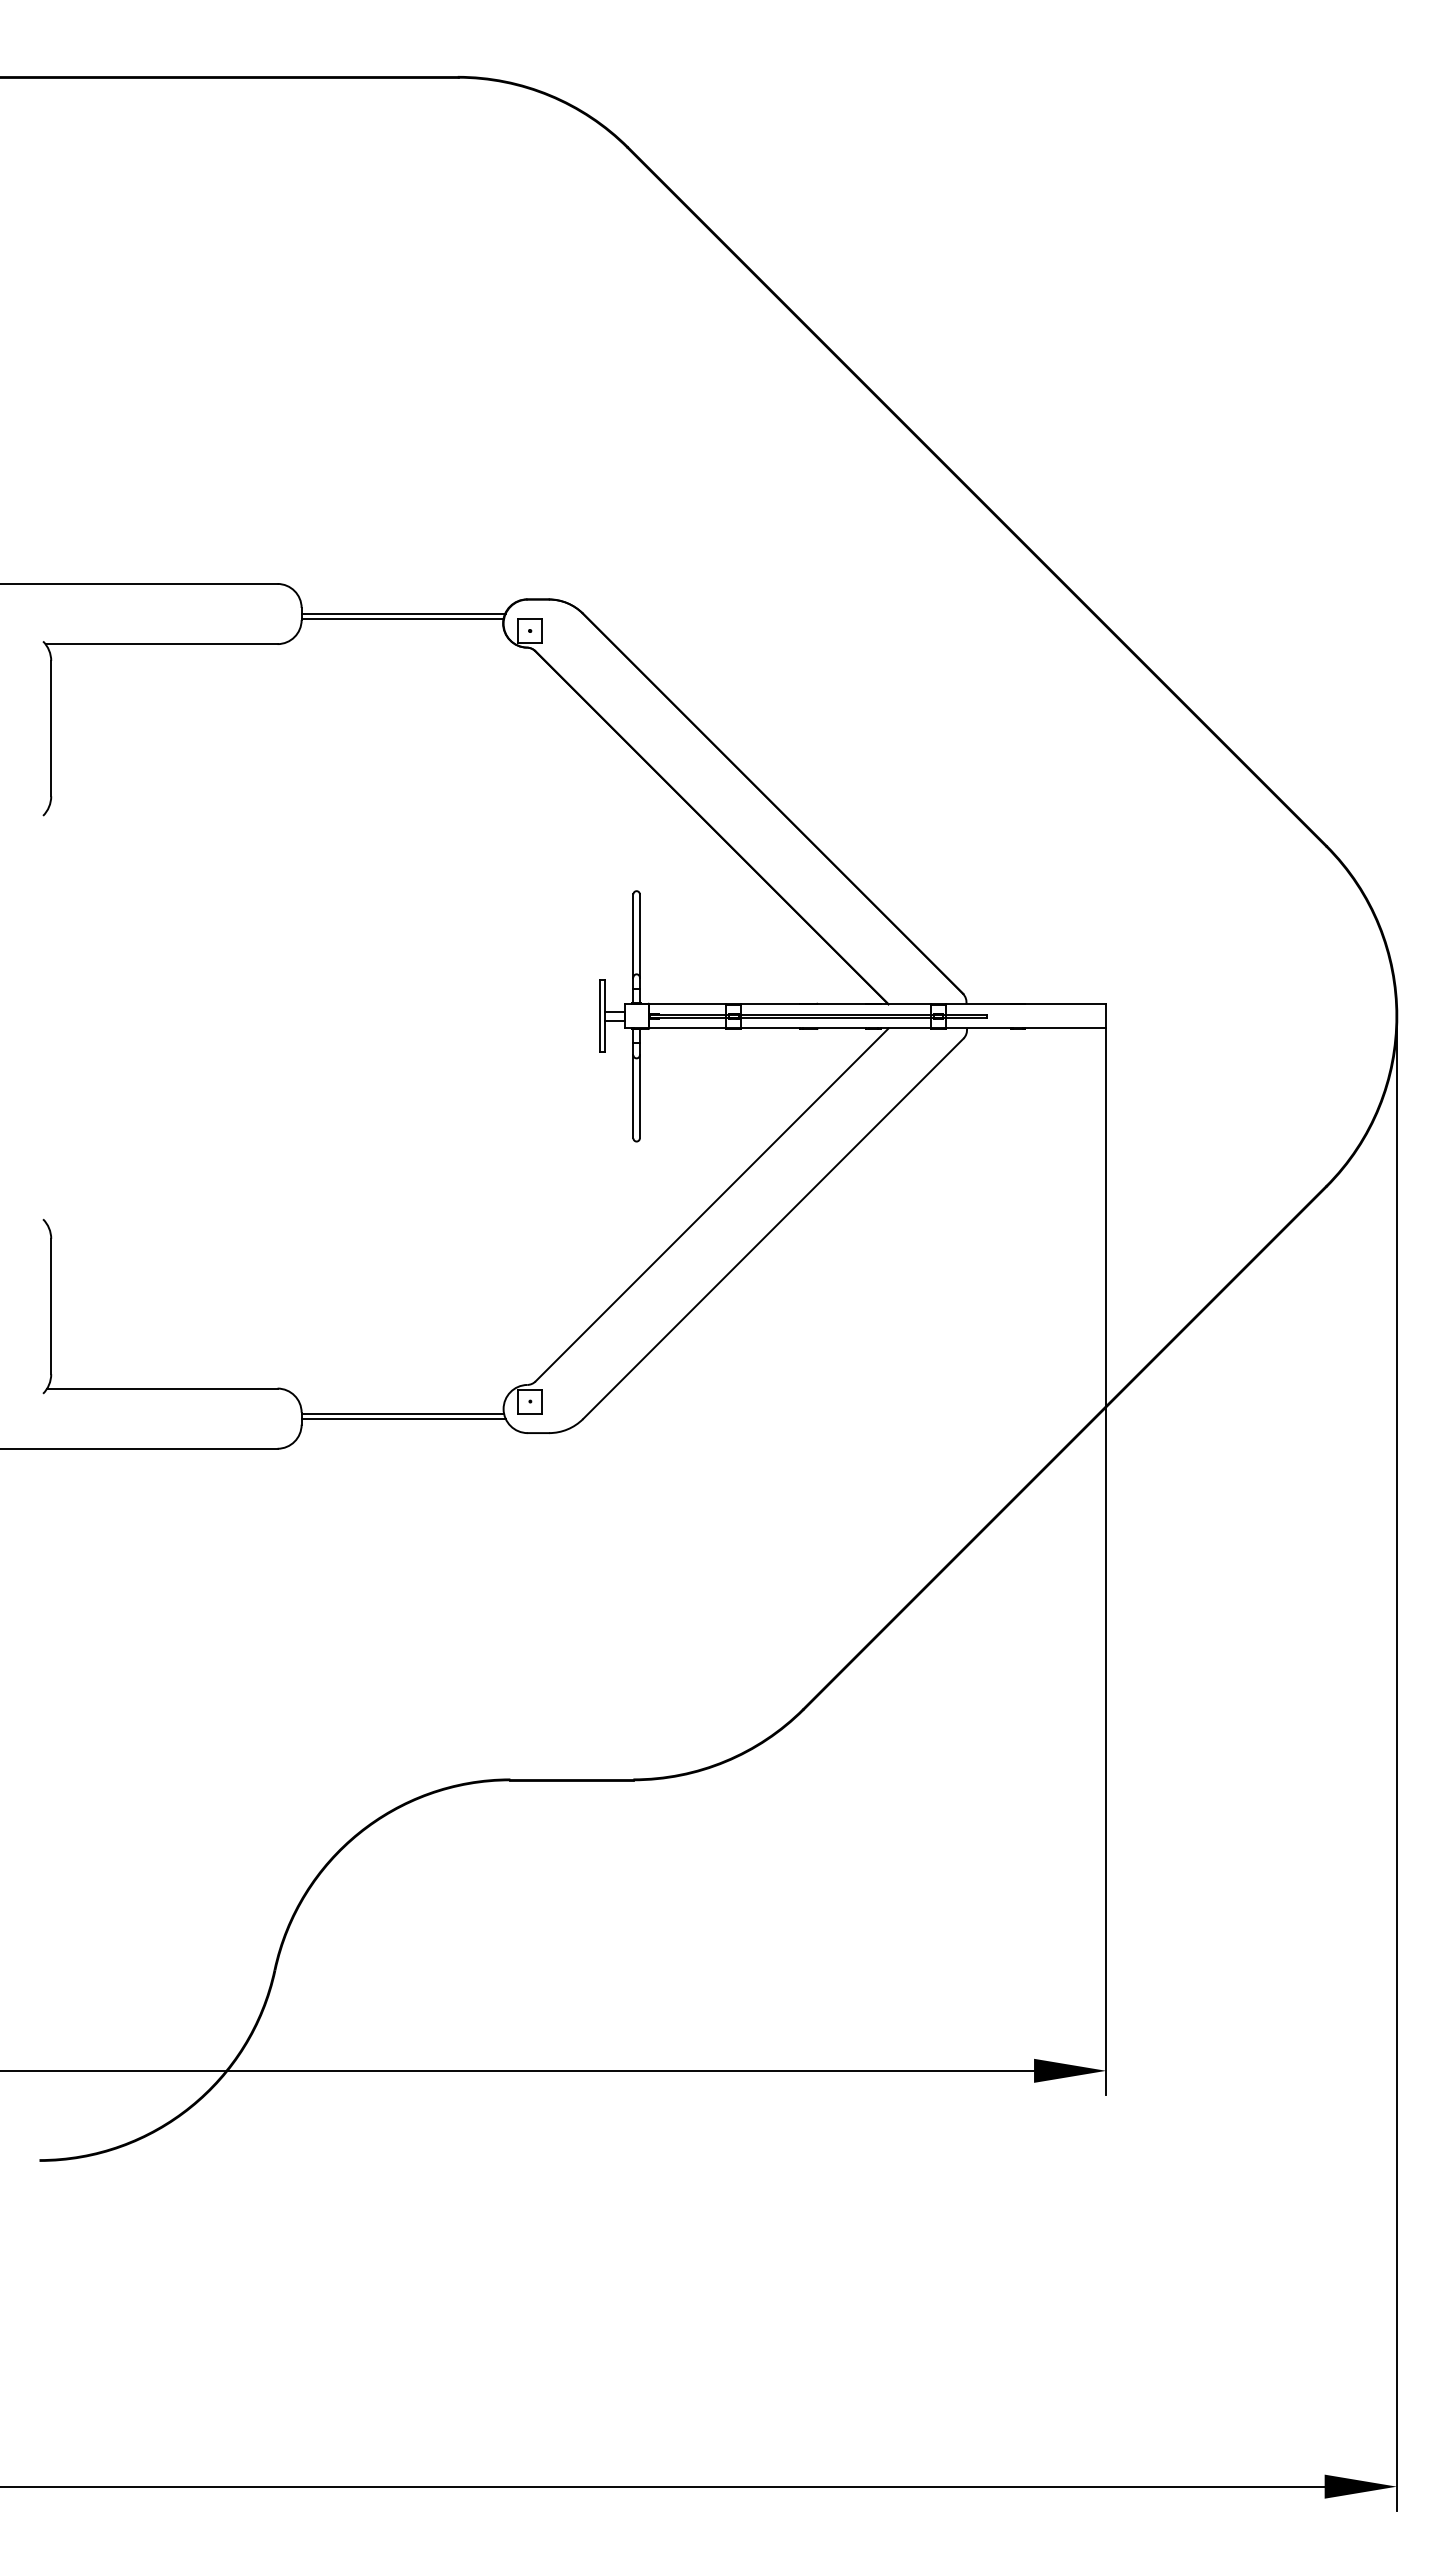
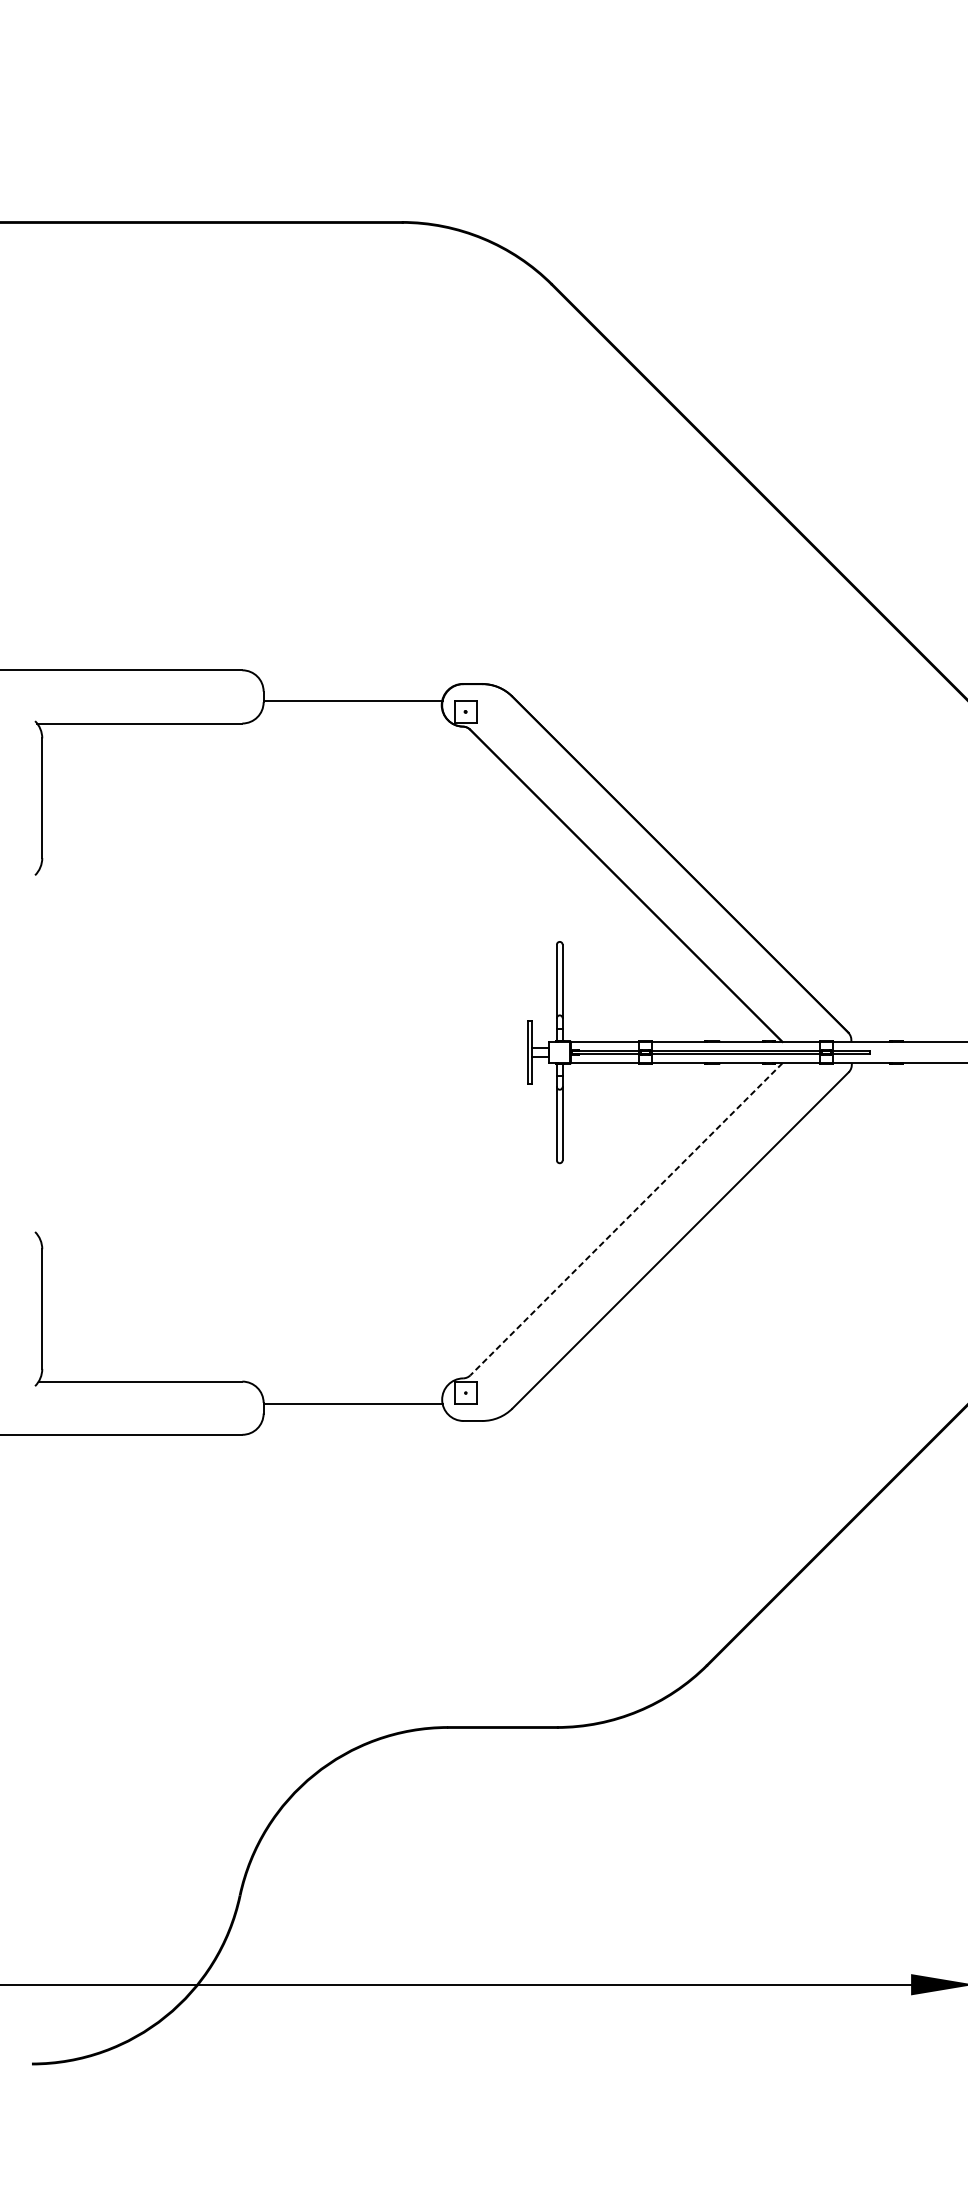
line: (403, 614) -> (353, 697), removed
line: (712, 1204) -> (626, 1218), solid -> dashed
line: (403, 1418) -> (353, 1408), removed

